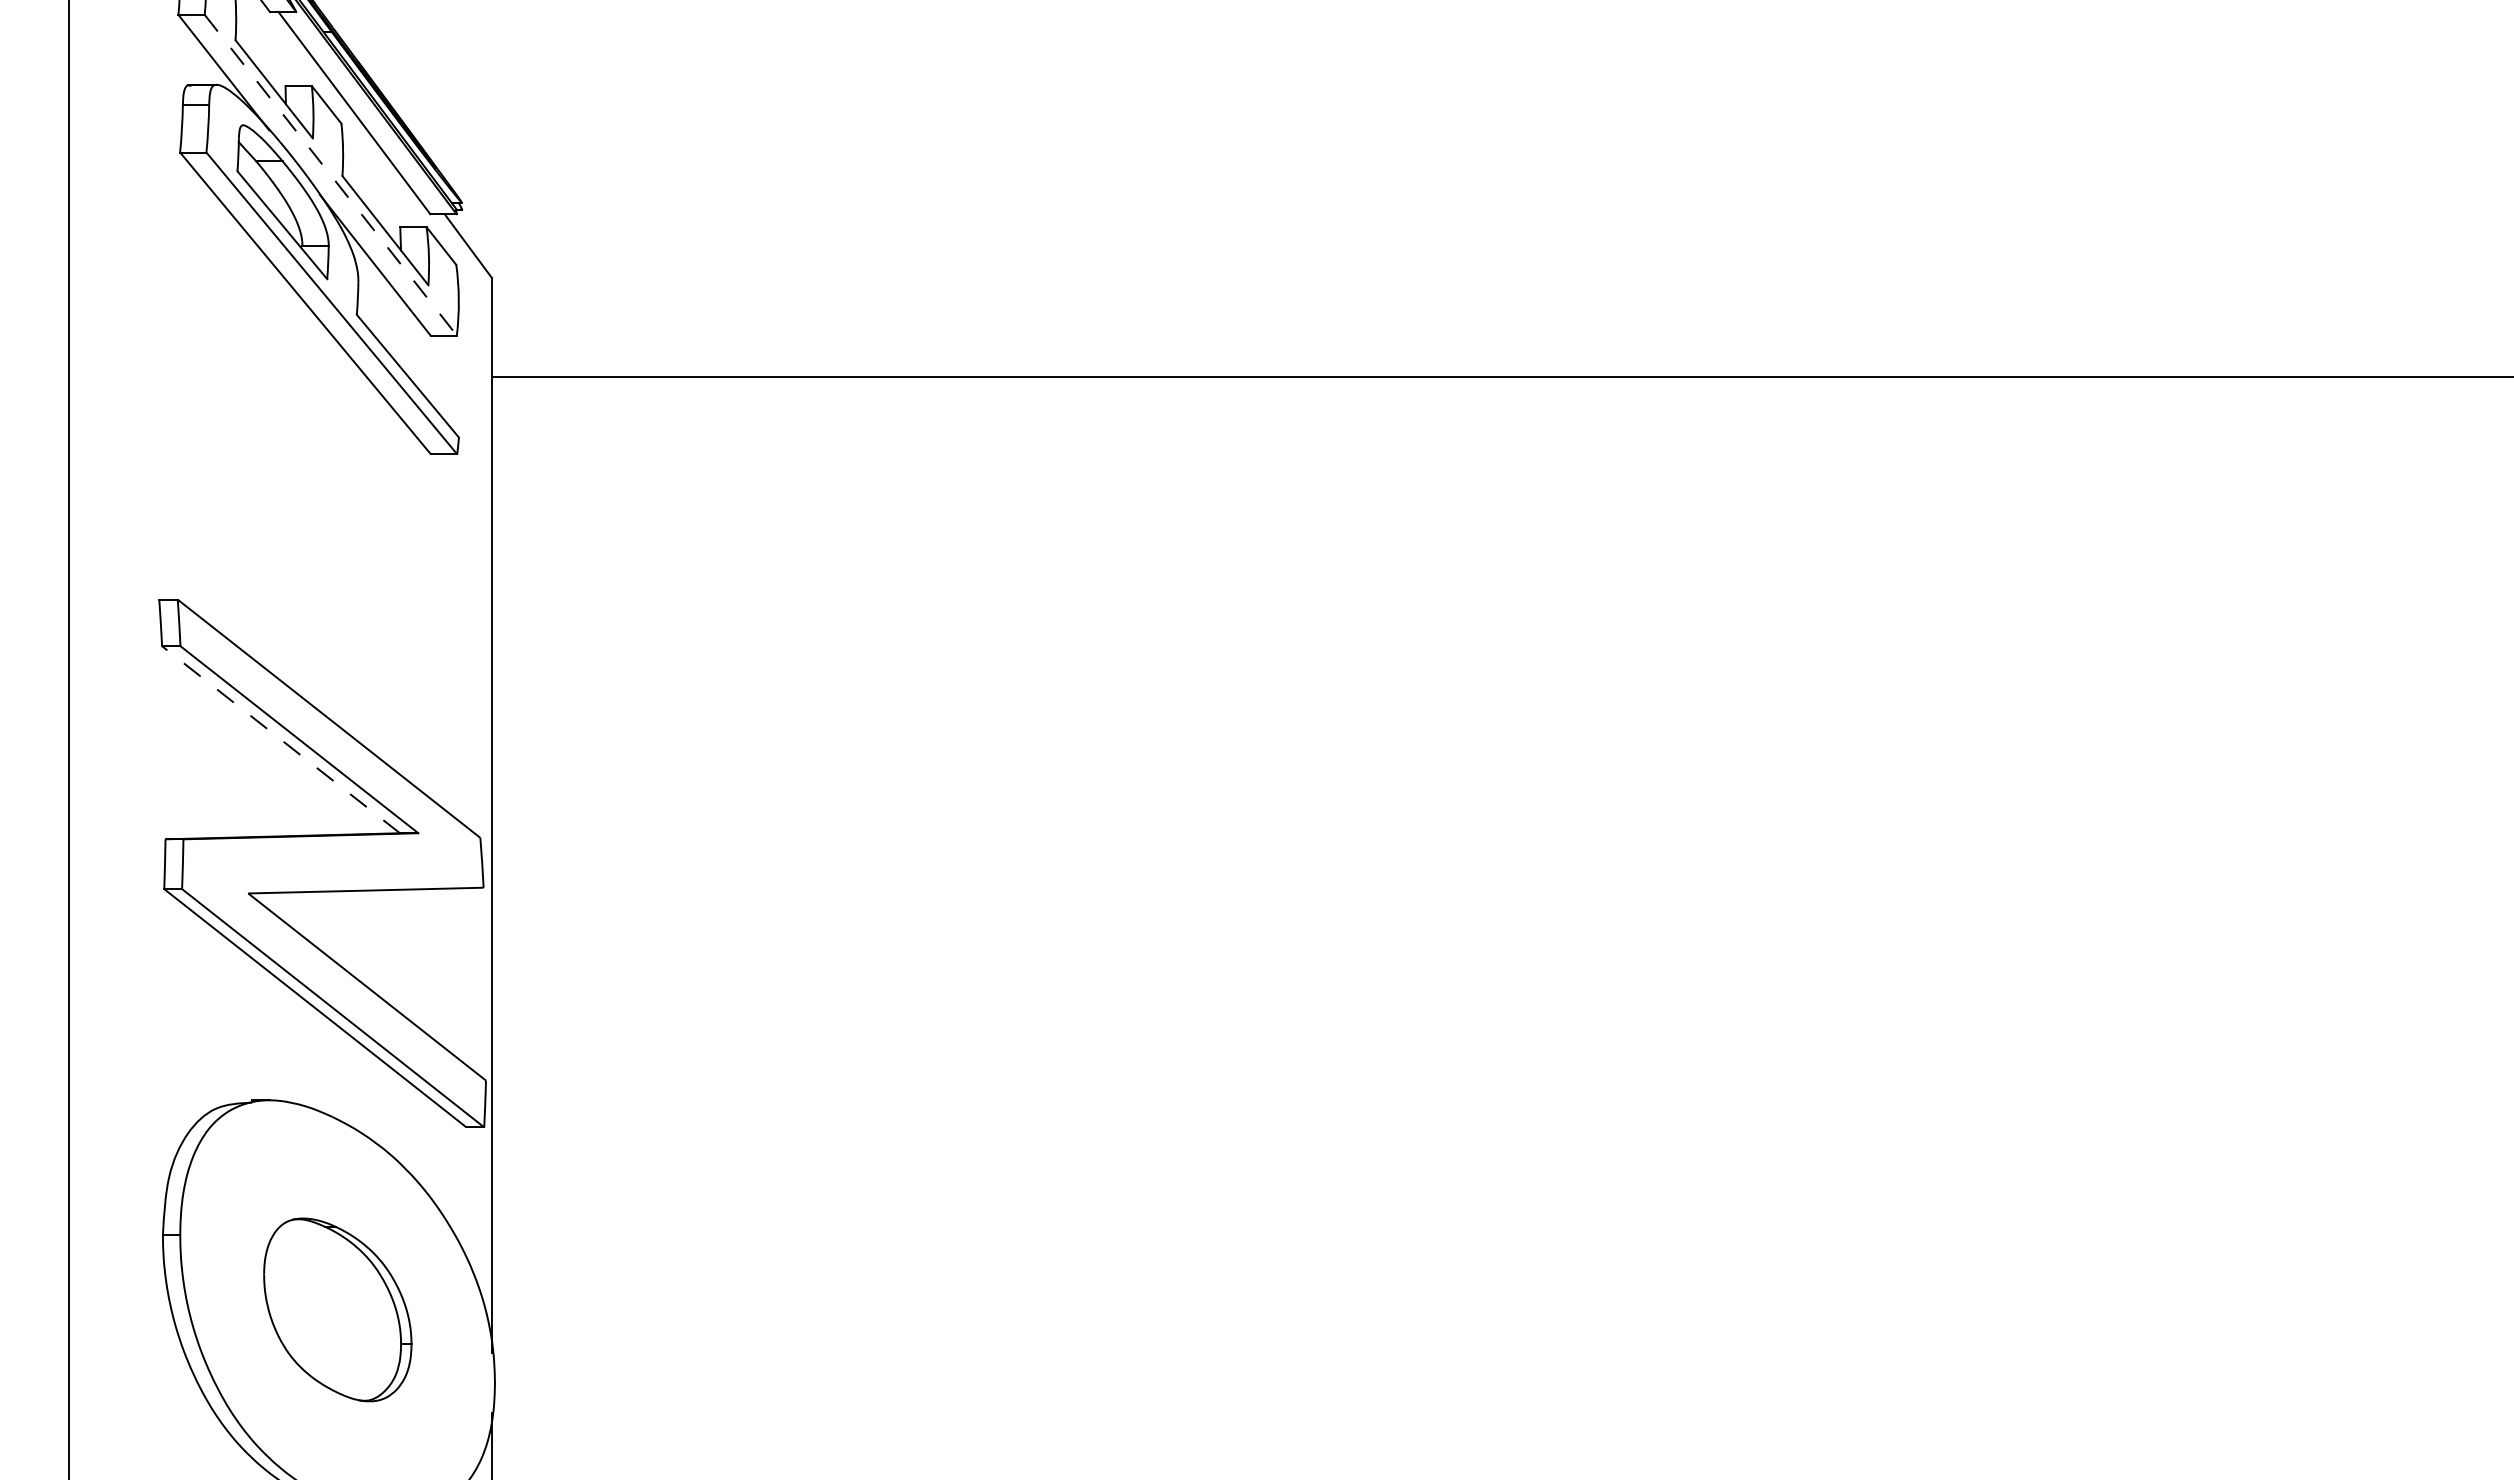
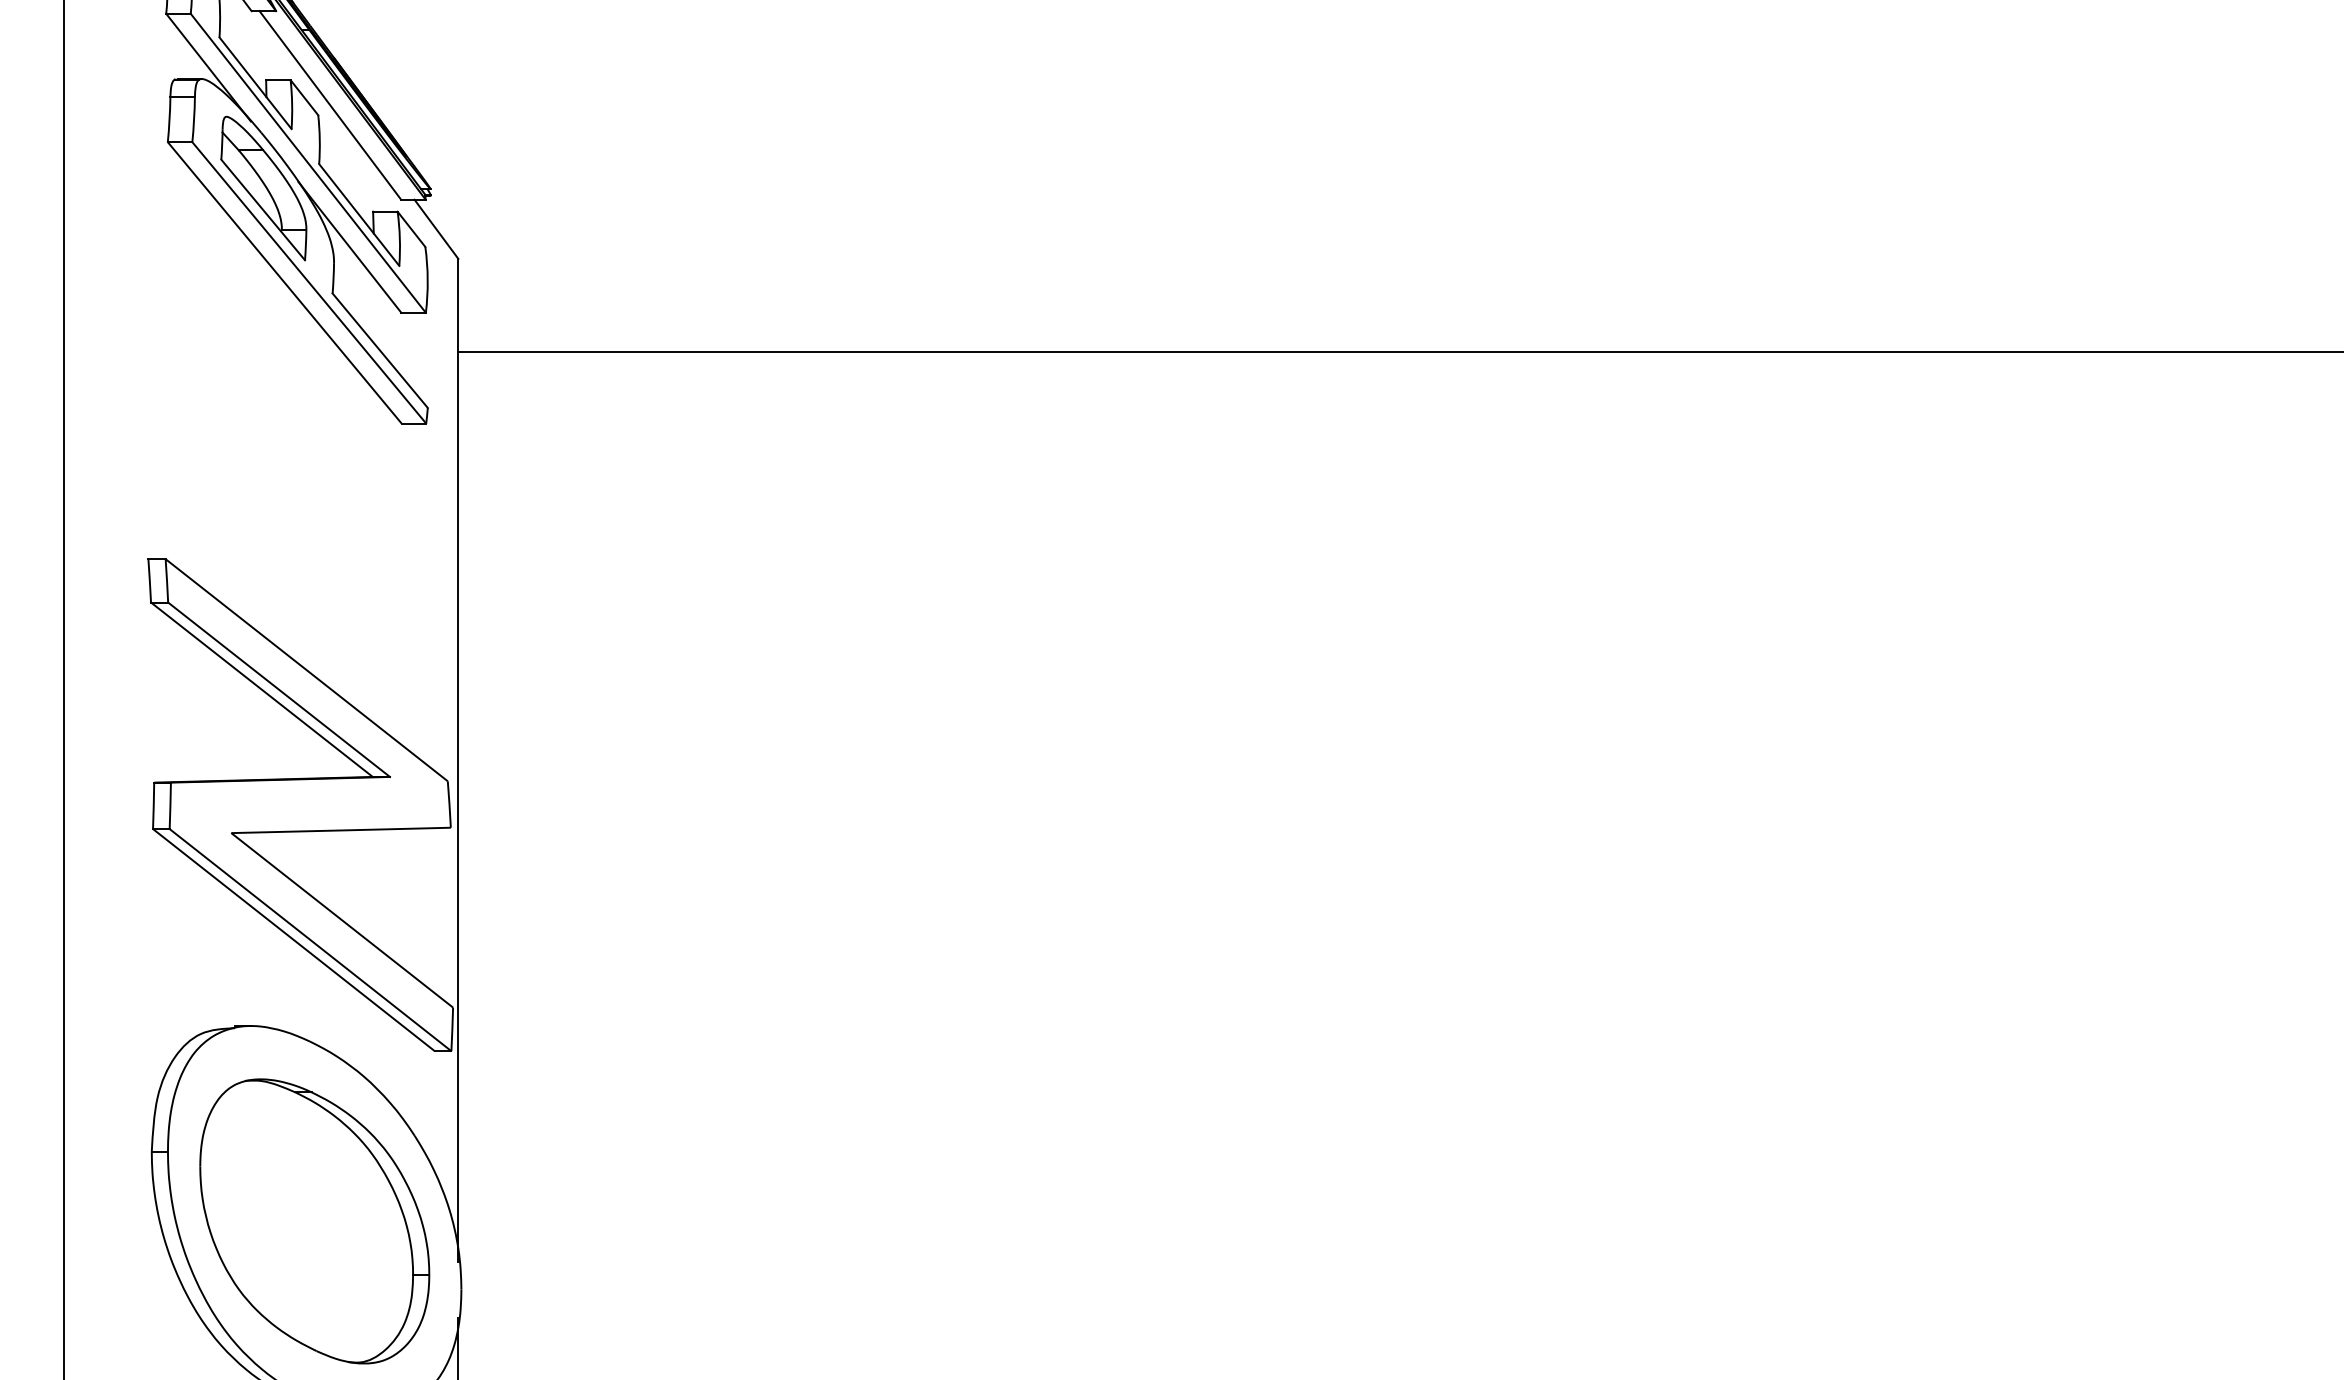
line: (330, 175) -> (308, 163), dashed -> solid
line: (280, 739) -> (261, 689), dashed -> solid
part: (337, 1309) -> (314, 1221), size x1.67

